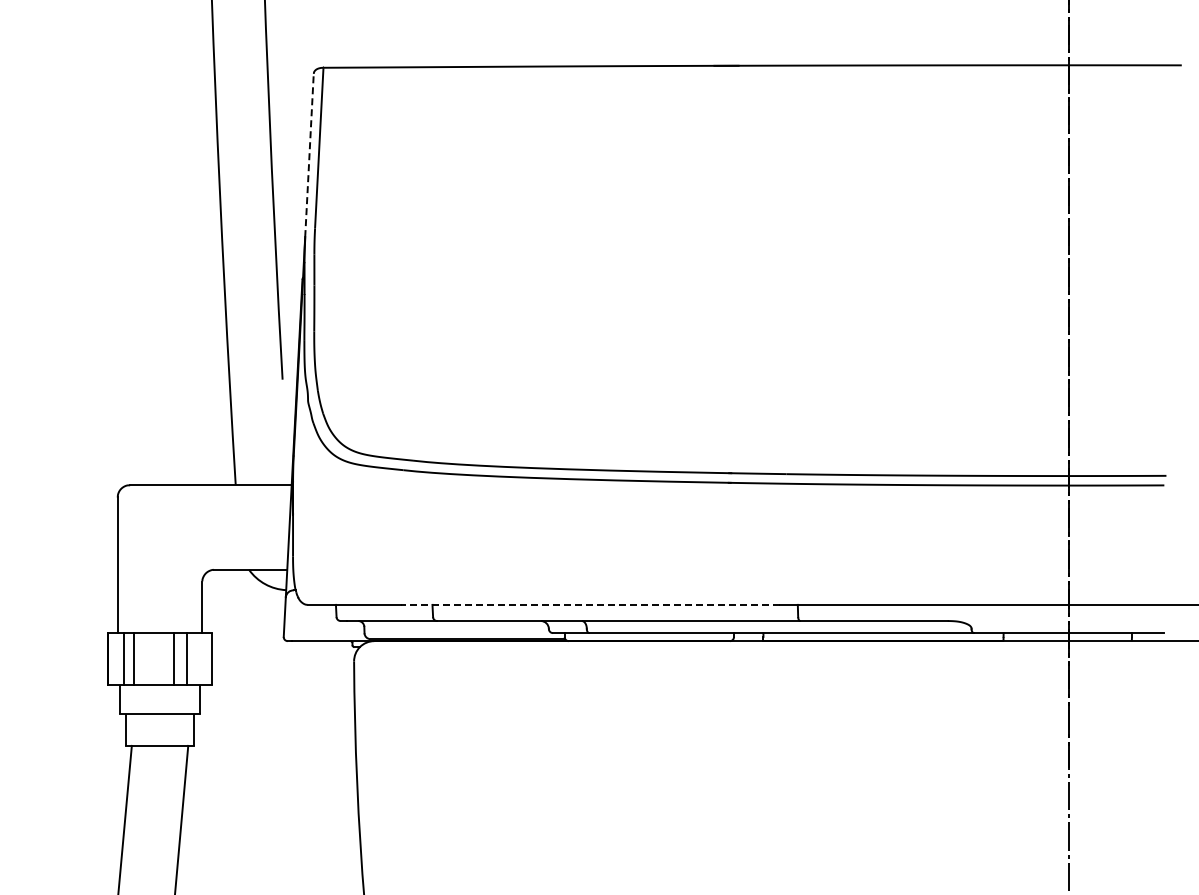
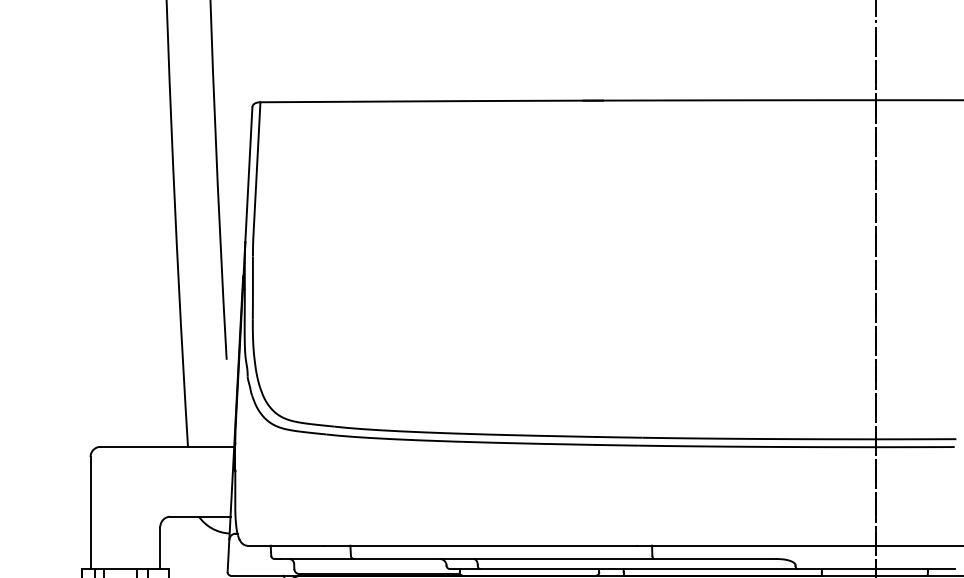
line: (309, 155) -> (248, 174), dashed -> solid
line: (590, 604) -> (480, 545), dashed -> solid

